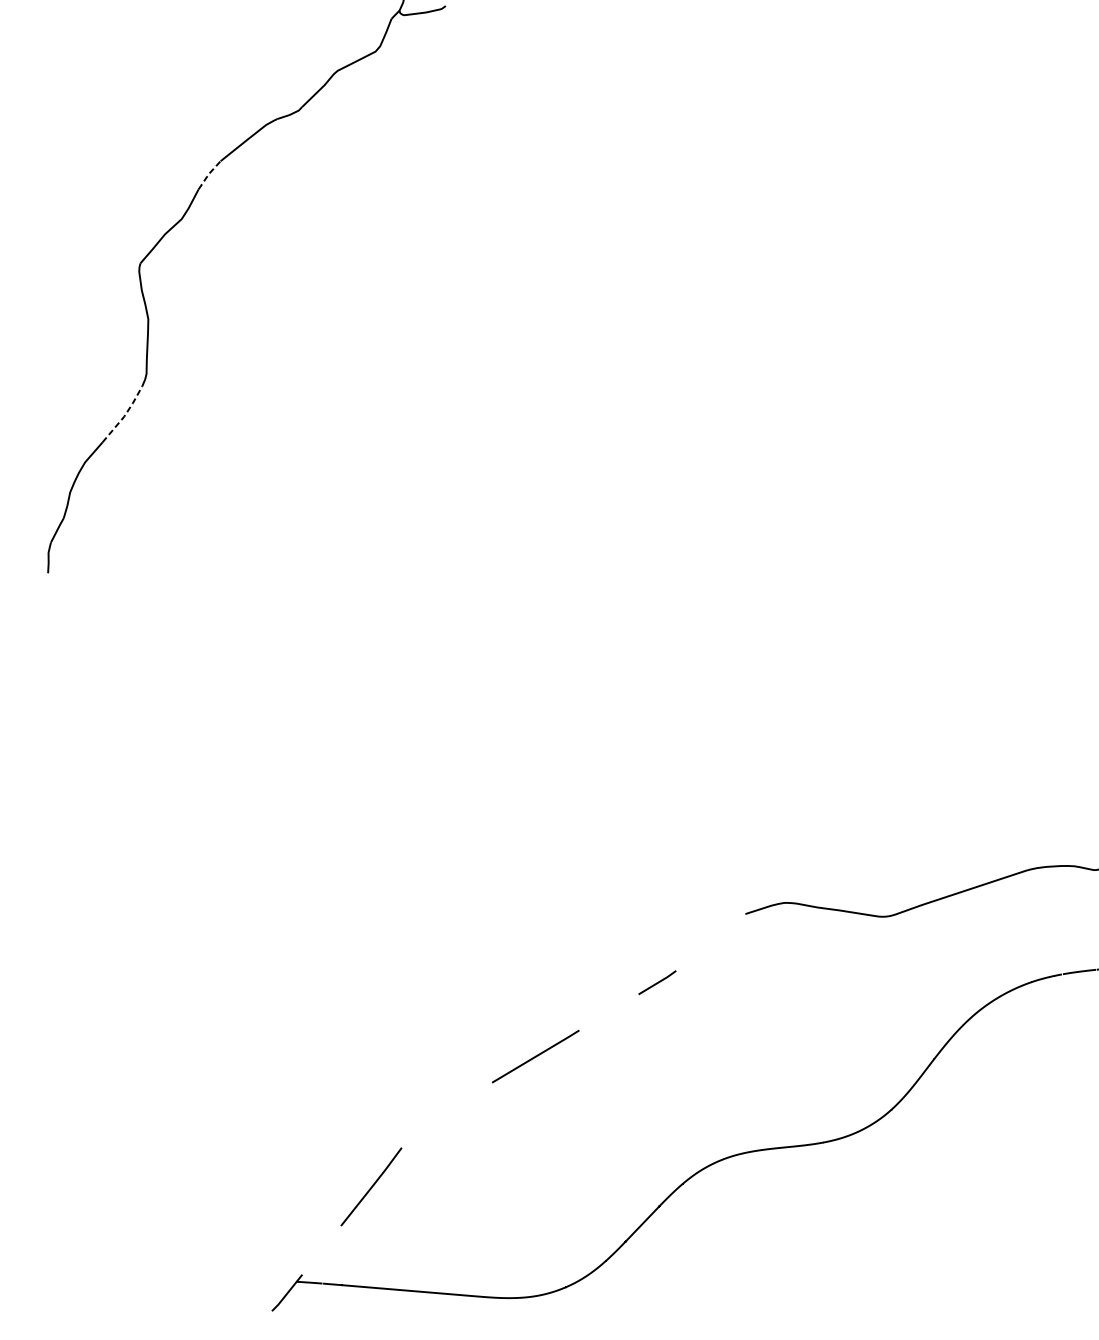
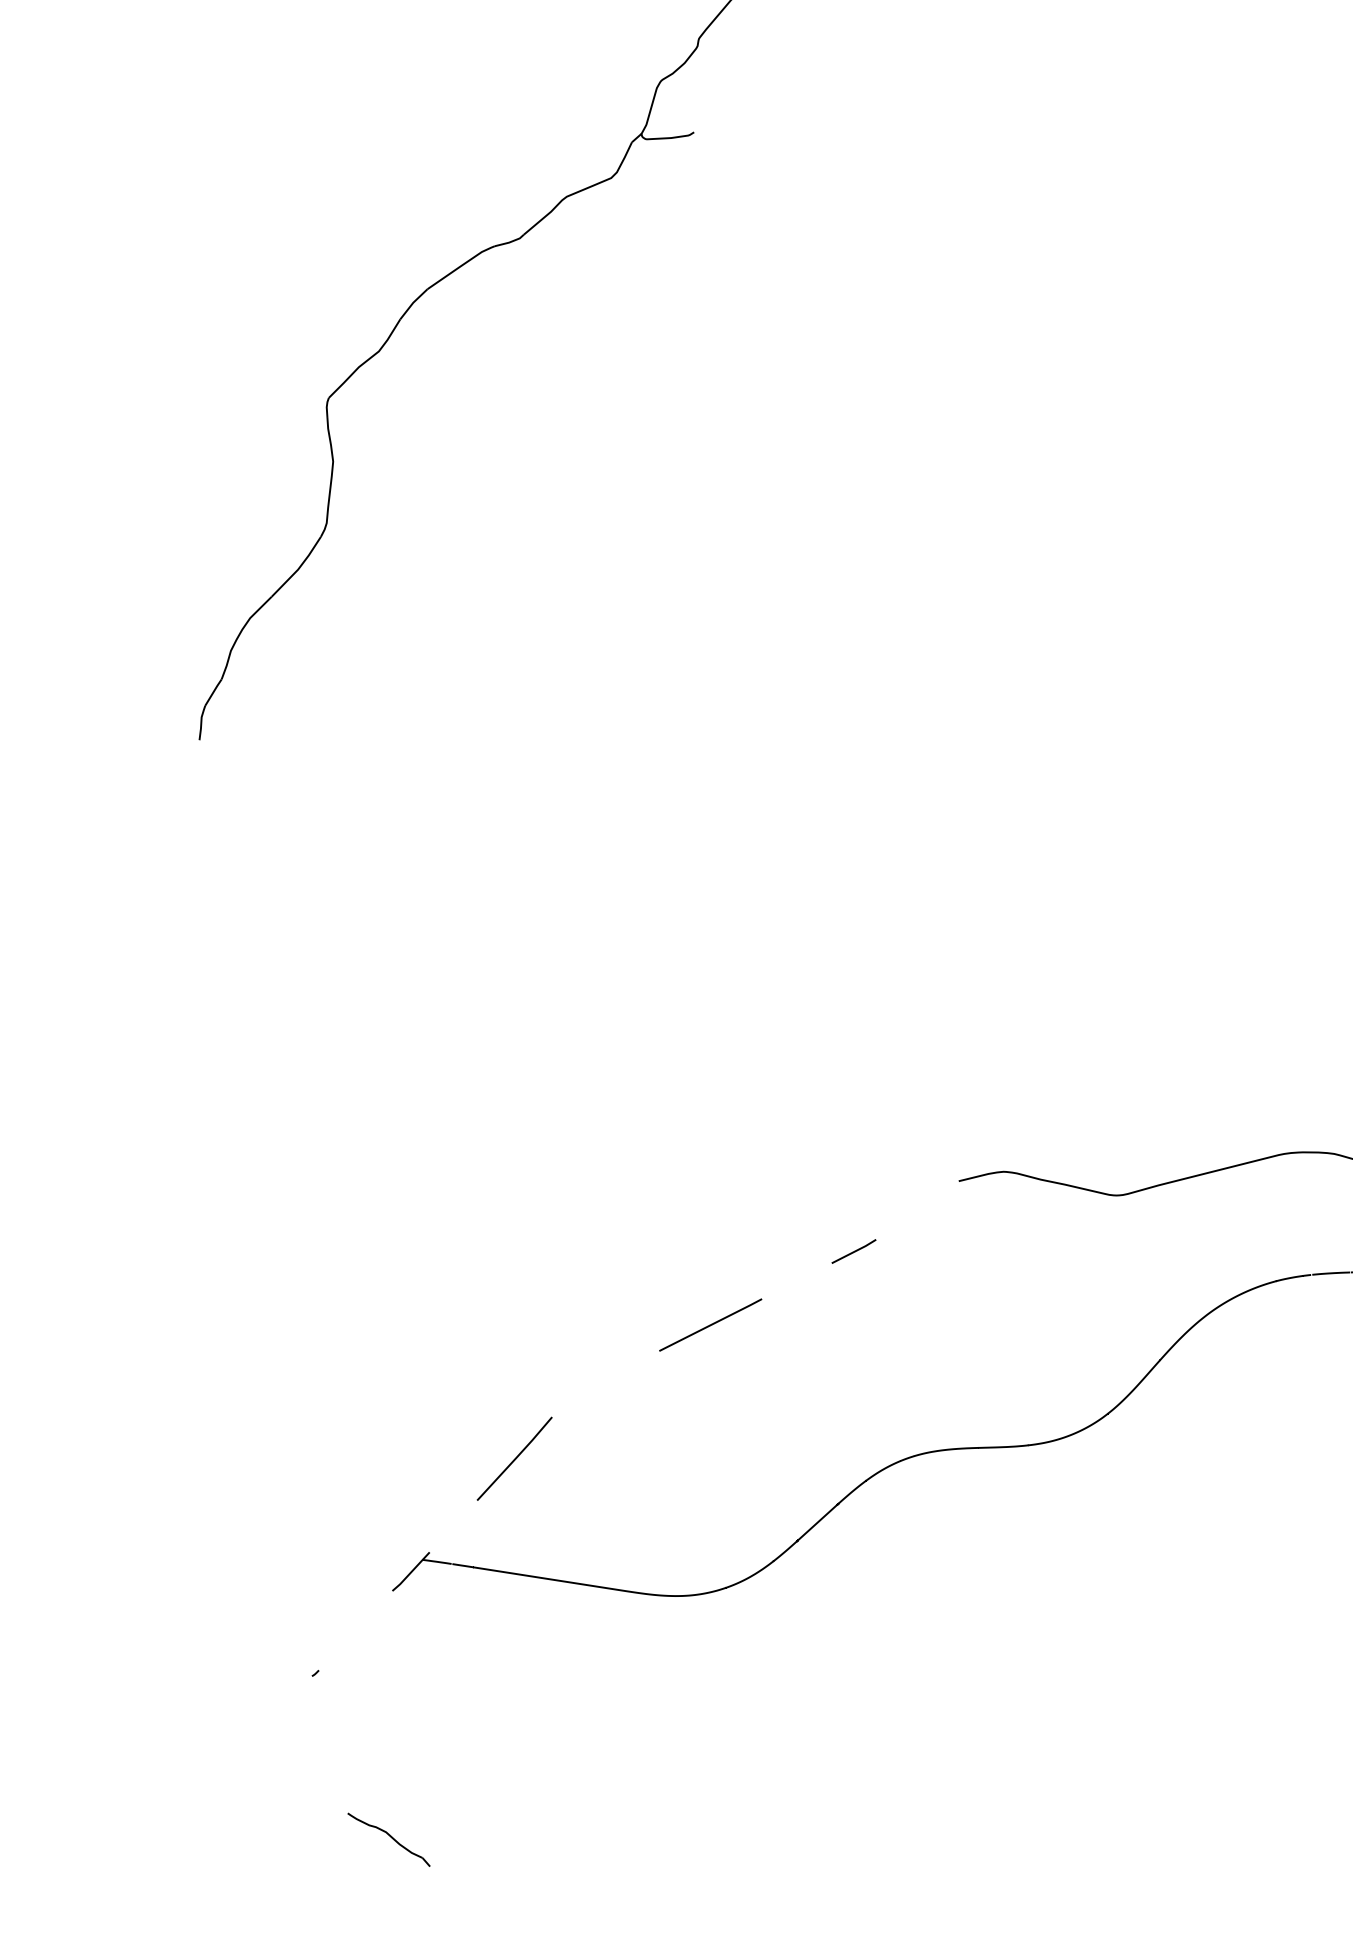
line: (209, 173) -> (413, 302), dashed -> solid
line: (125, 415) -> (299, 568), dashed -> solid

